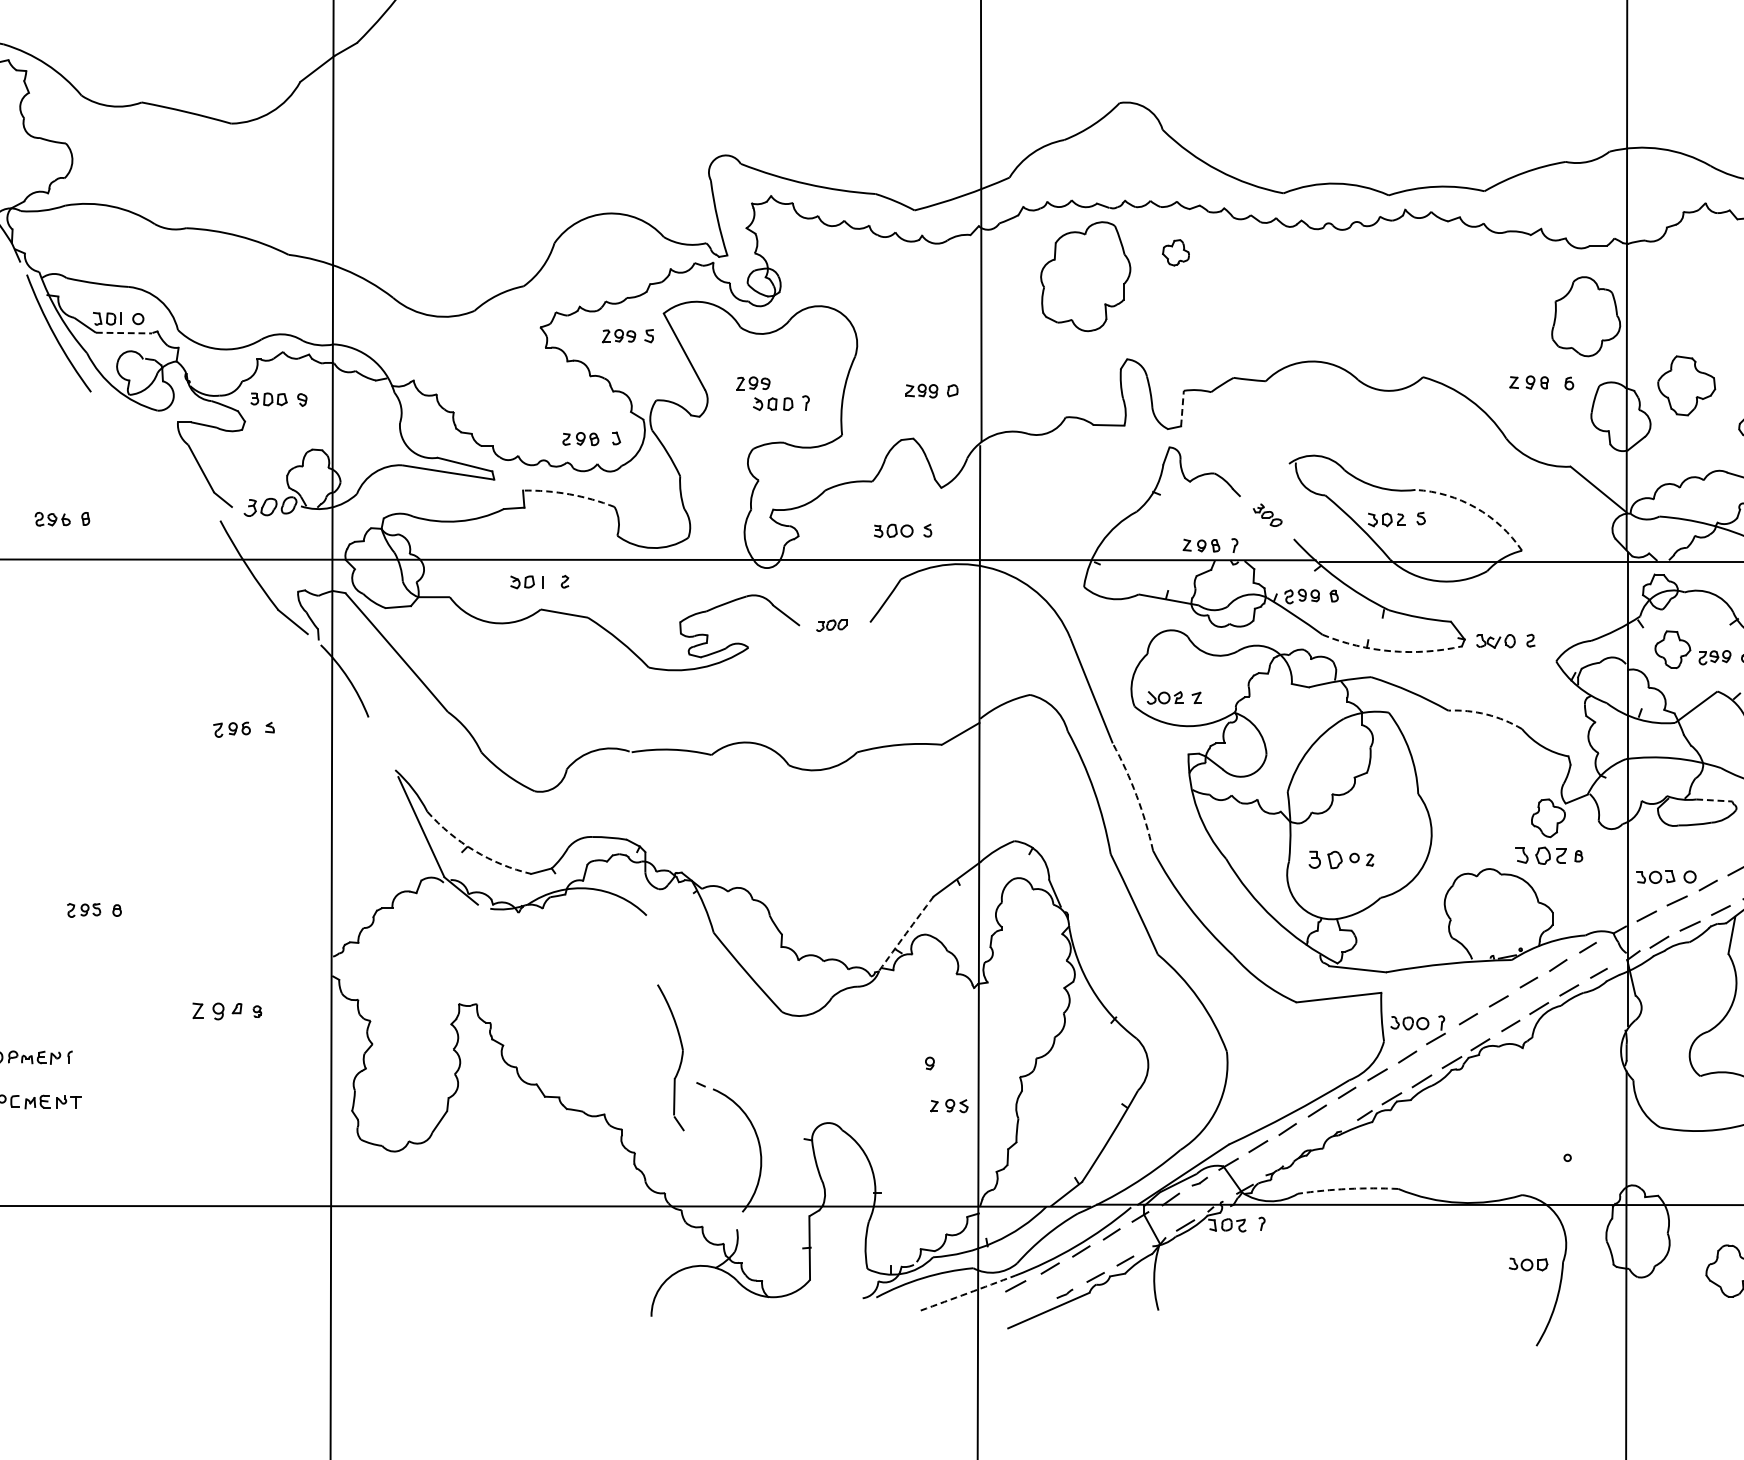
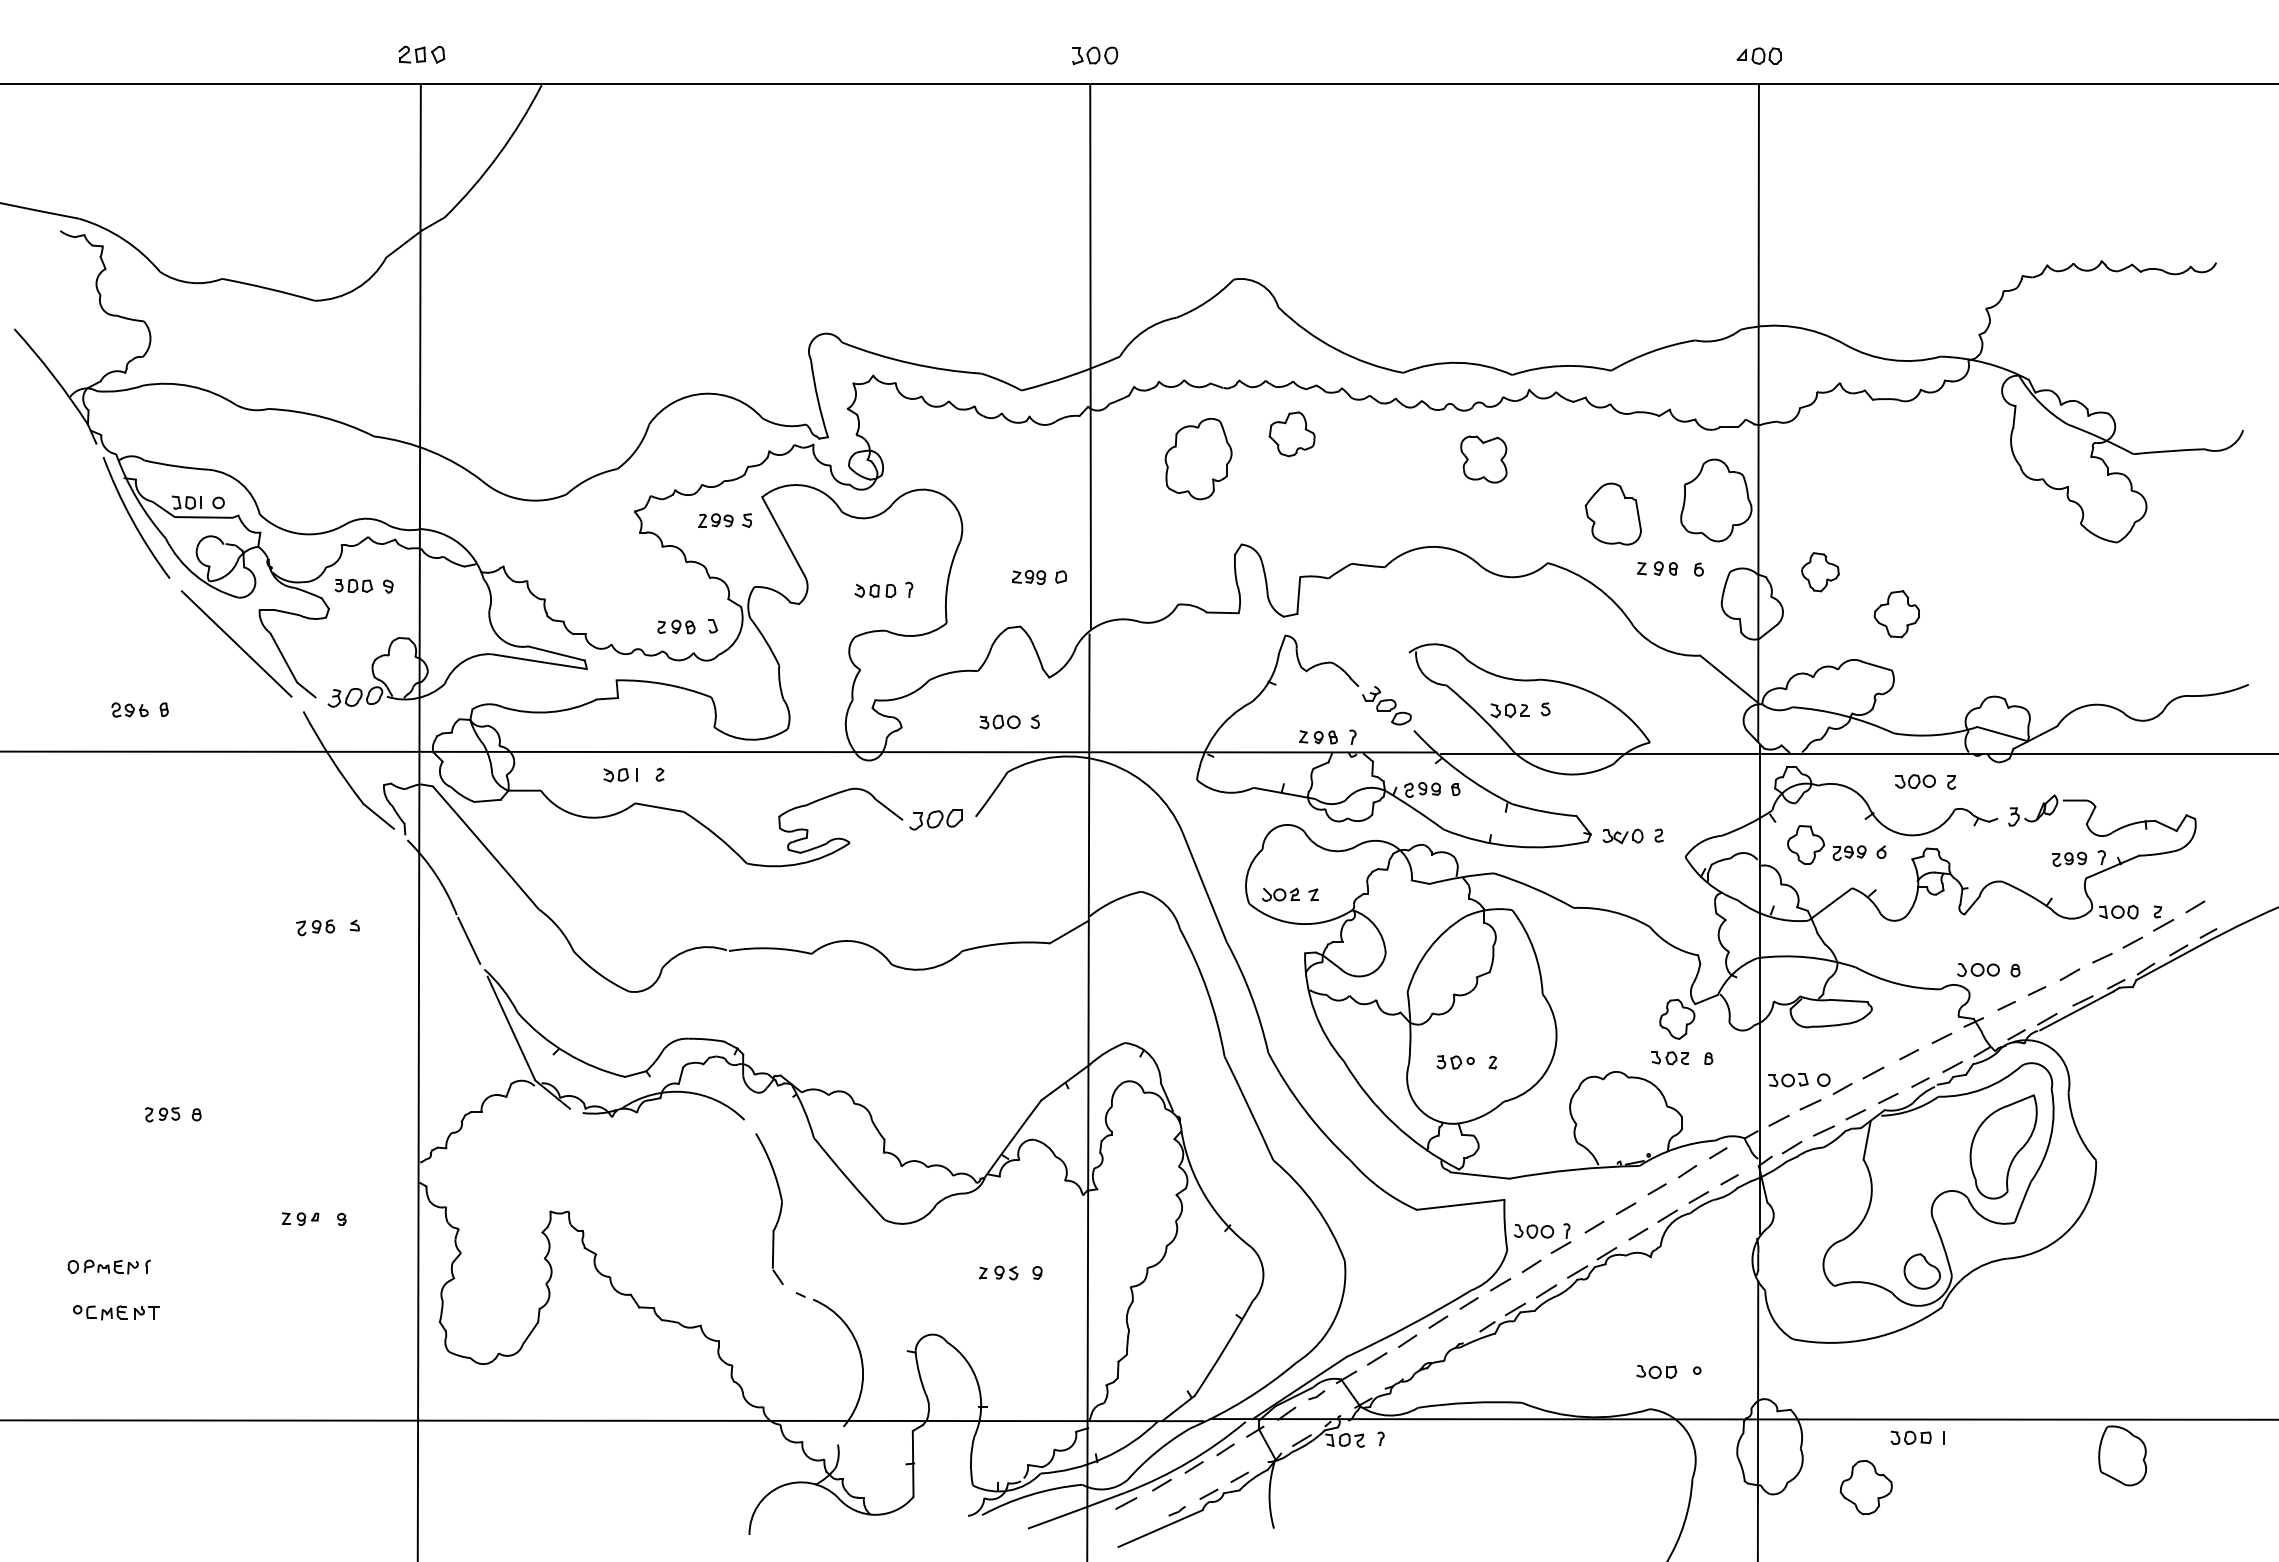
part: (1175, 252) -> (1291, 434), size x1.67
part: (1085, 276) -> (1198, 458), size x0.71
part: (1361, 277) -> (1483, 459), added
part: (1485, 329) -> (1612, 513), added
line: (123, 333) -> (203, 517), dashed -> solid
part: (752, 383) -> (854, 569), removed
part: (1686, 386) -> (1820, 572), size x0.62
line: (1182, 408) -> (1298, 595), dashed -> solid
line: (155, 454) -> (236, 643), added
arc: (569, 494) -> (664, 684), dashed -> solid
arc: (1476, 508) -> (1602, 698), dashed -> solid
part: (1267, 514) -> (1386, 705), size x1.67
part: (831, 625) -> (935, 819), size x1.67
arc: (1391, 651) -> (1514, 846), dashed -> solid
arc: (1486, 714) -> (1613, 911), dashed -> solid
line: (380, 742) -> (469, 940), added
arc: (1136, 795) -> (1251, 995), dashed -> solid
line: (1714, 800) -> (1849, 1000), dashed -> solid
arc: (474, 851) -> (566, 1053), dashed -> solid
part: (1541, 856) -> (1670, 1058), size x0.71
part: (1333, 859) -> (1455, 1062), size x0.71
arc: (905, 933) -> (1012, 1138), dashed -> solid
part: (217, 1010) -> (300, 1218), size x0.71
part: (680, 1060) -> (779, 1211), moved
part: (949, 1105) -> (998, 1272), moved
arc: (1348, 1188) -> (1470, 1402), dashed -> solid
part: (1528, 1264) -> (1656, 1371), moved
arc: (967, 1293) -> (1076, 1510), dashed -> solid

